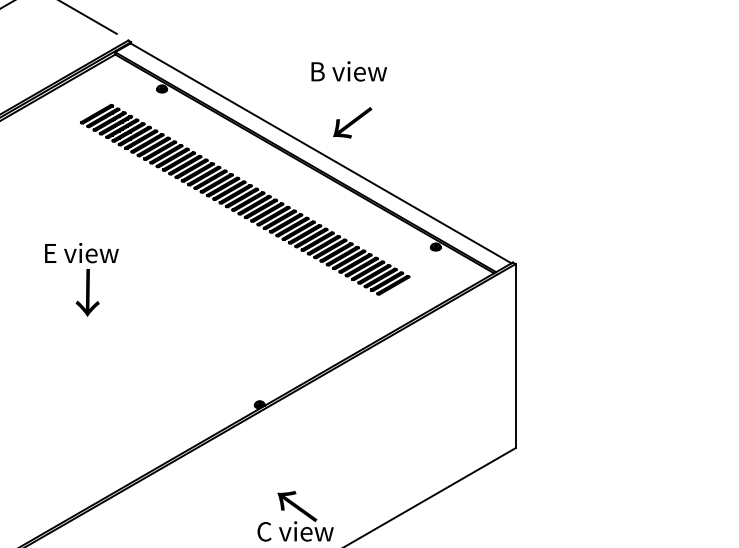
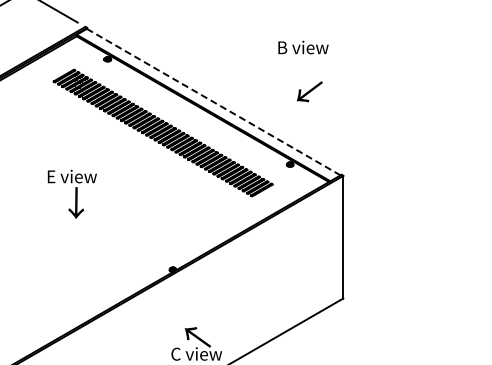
text: (349, 71) -> (303, 47), moved
text: (352, 122) -> (309, 91), moved
line: (320, 153) -> (213, 102), solid -> dashed
text: (80, 278) -> (71, 193), moved

